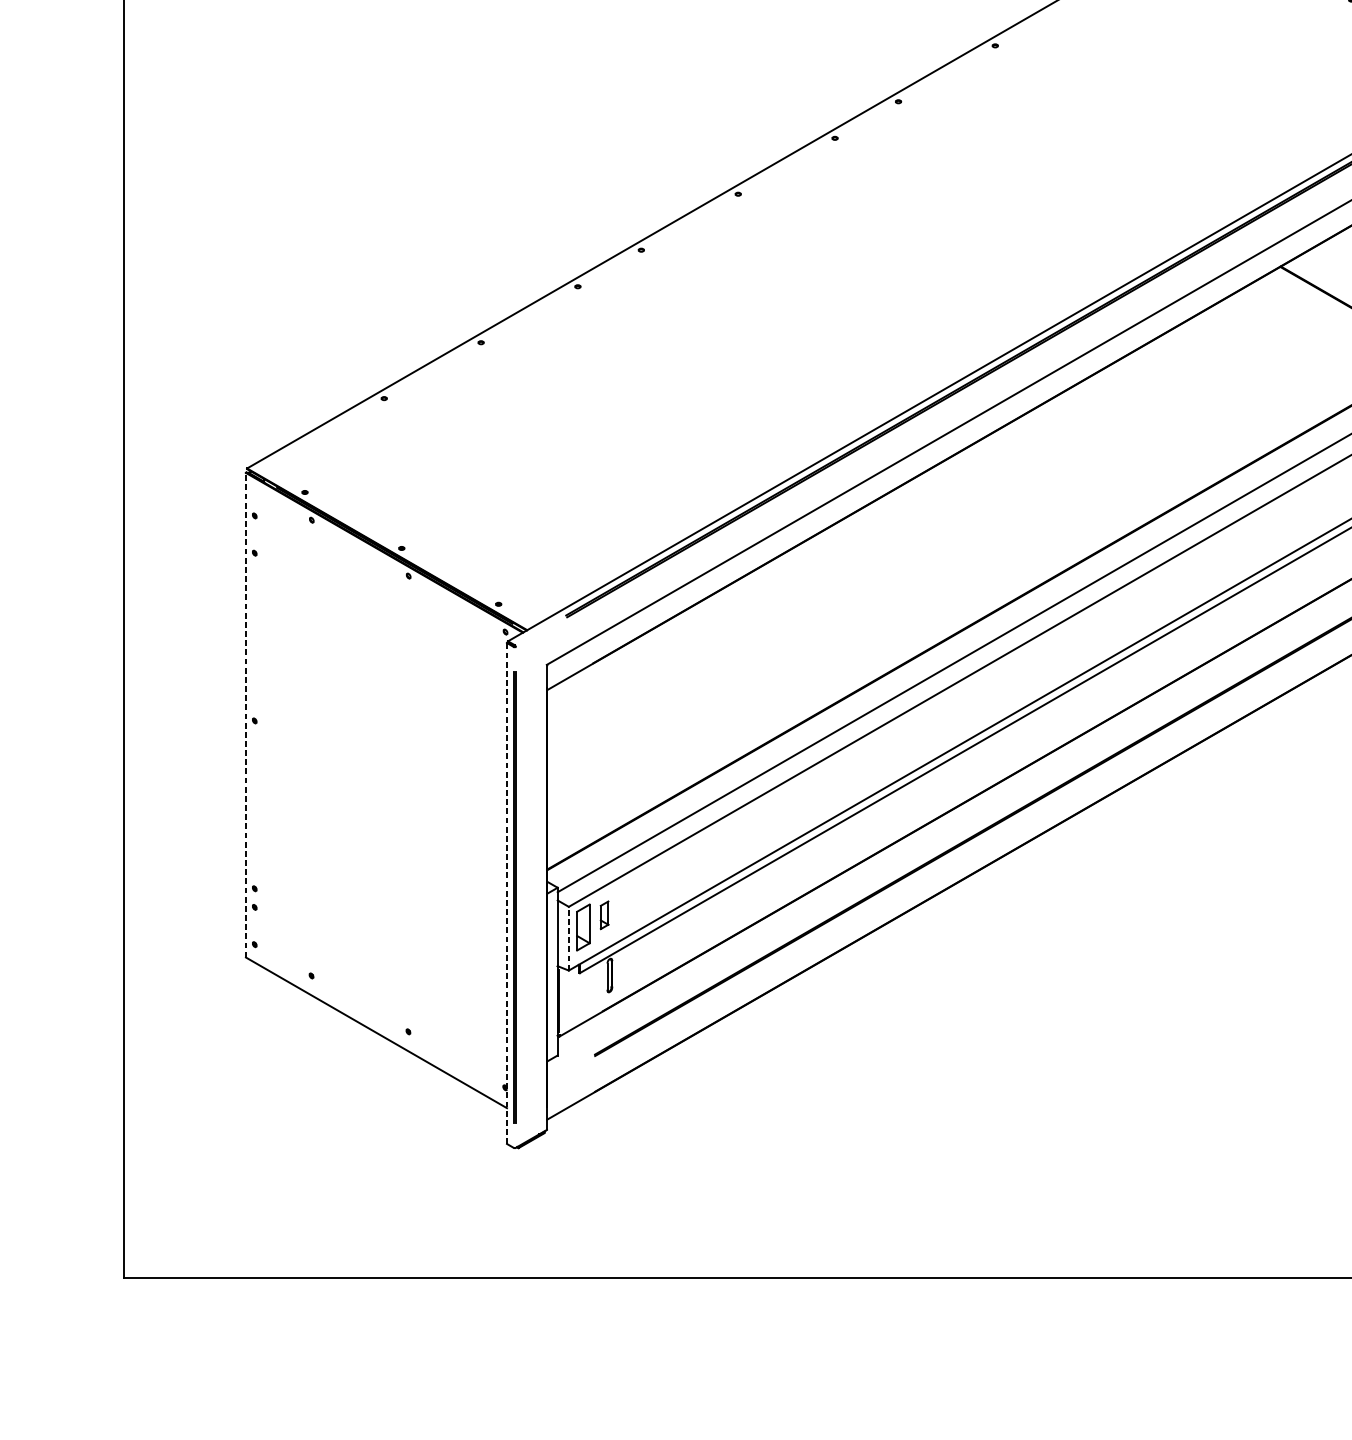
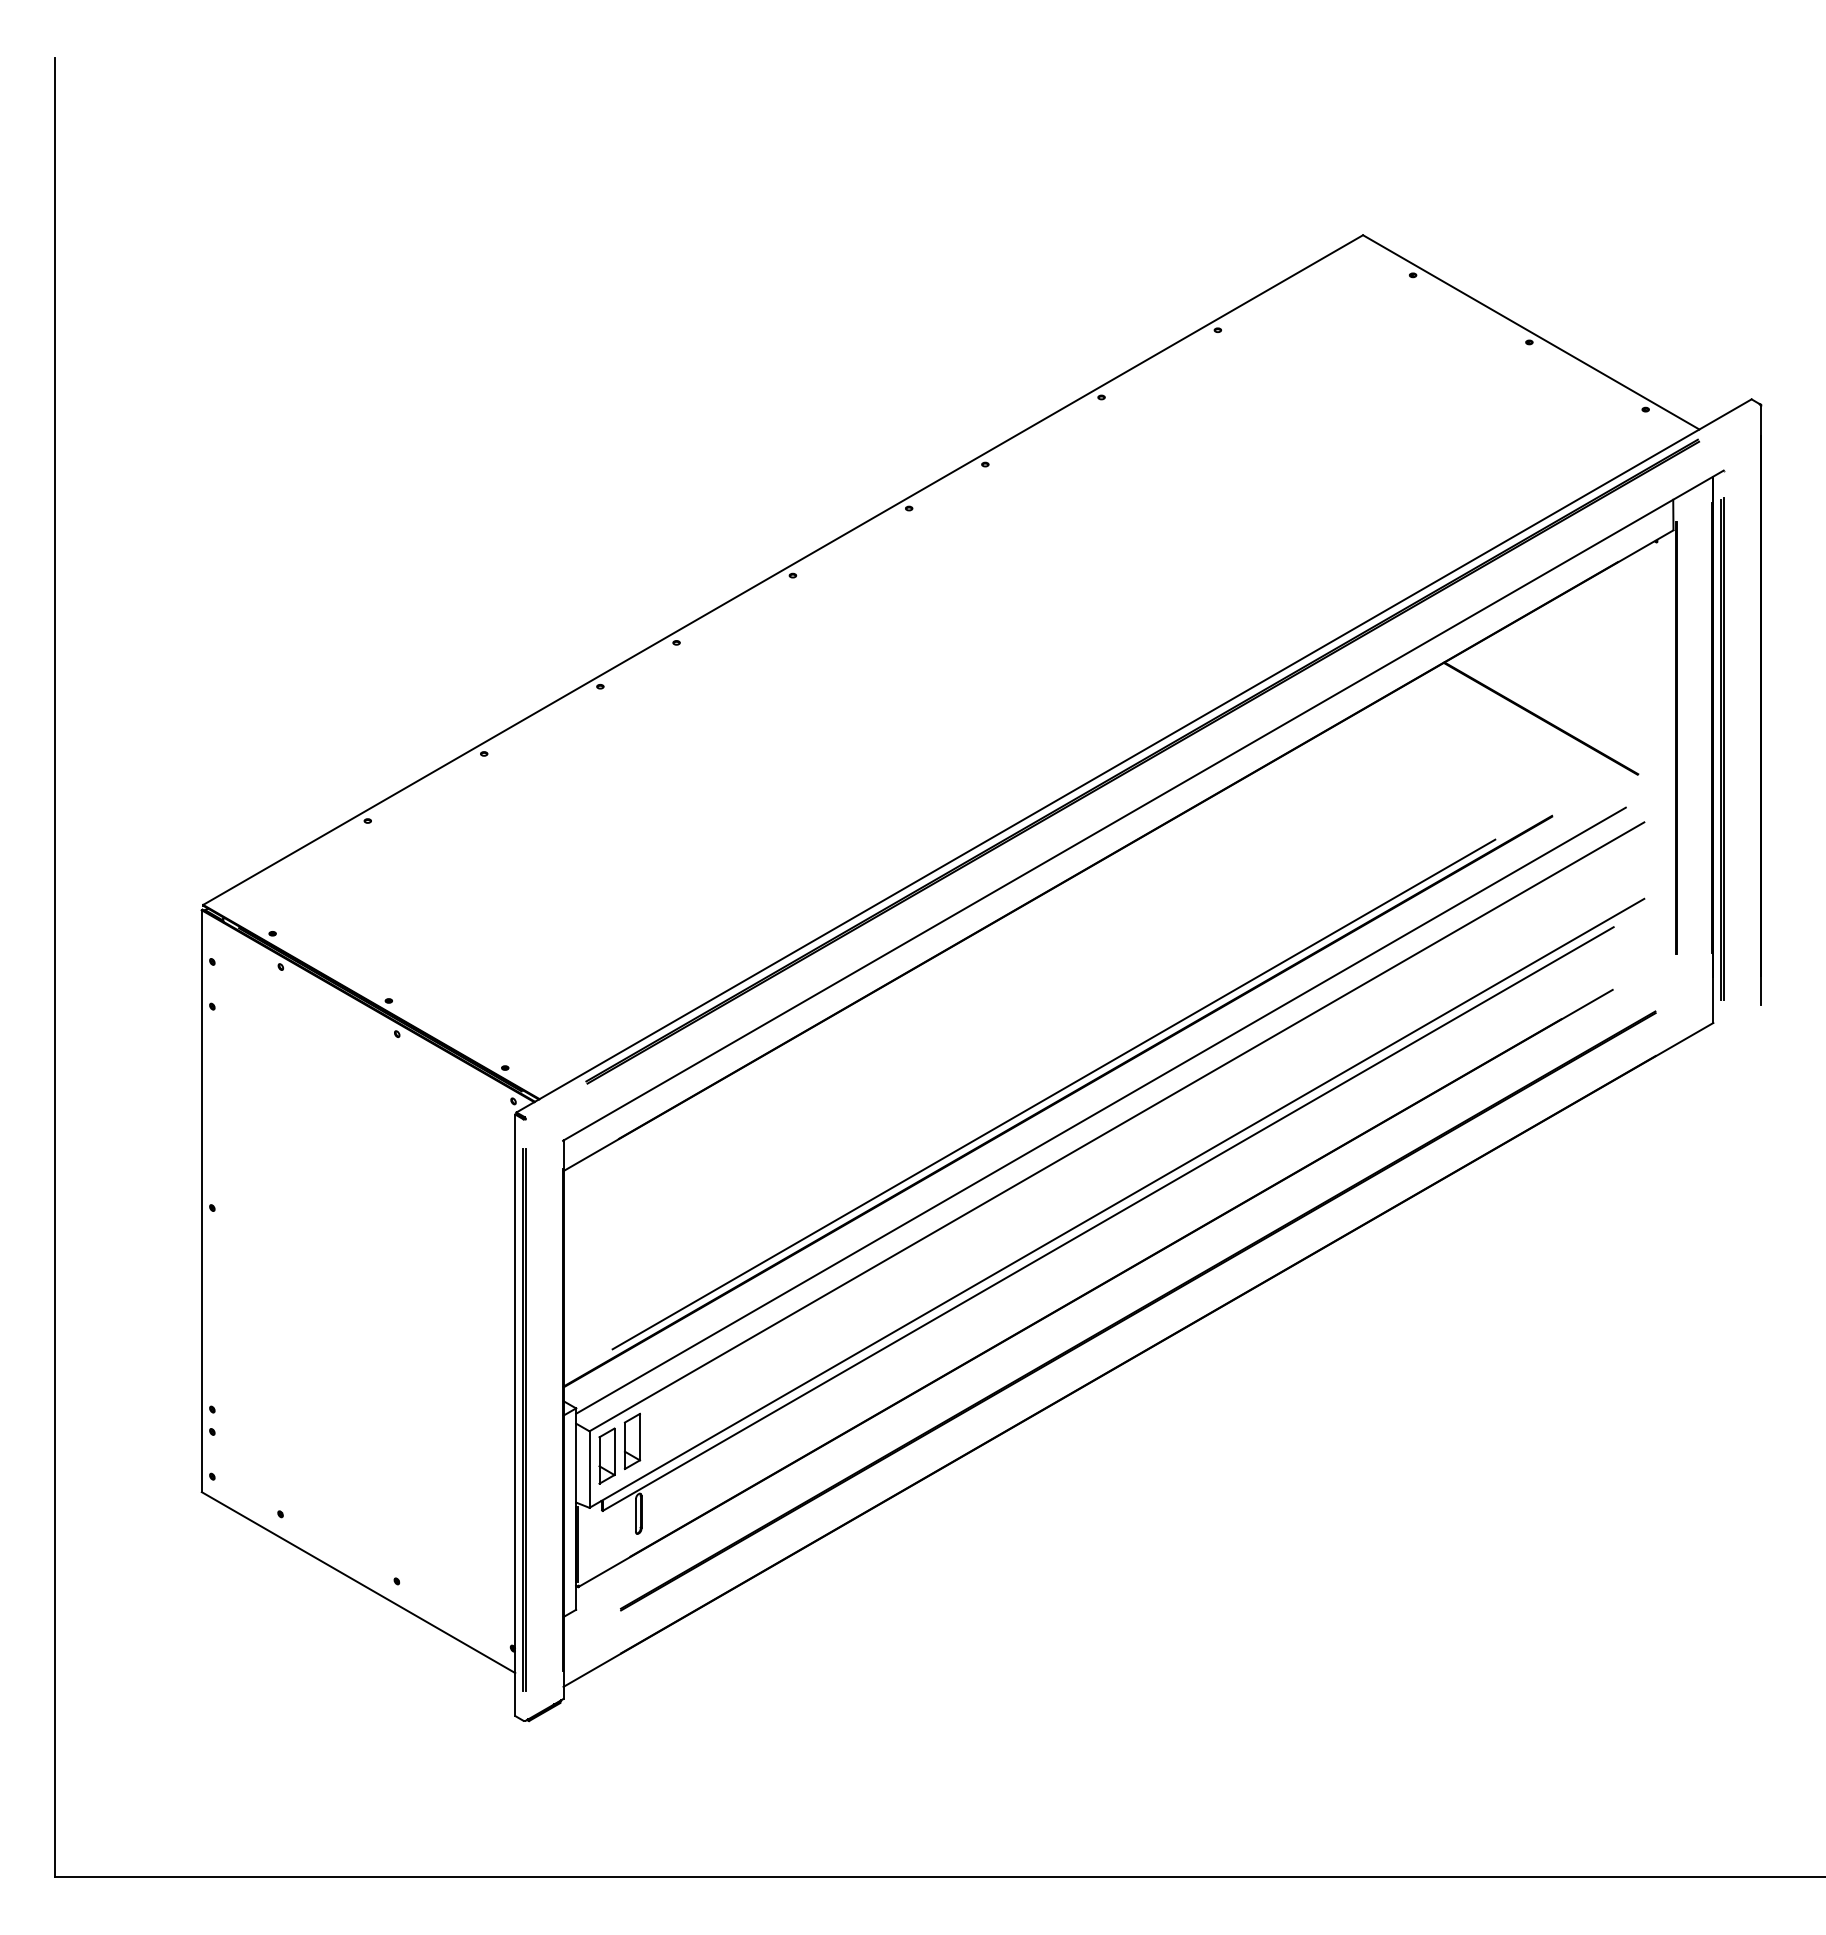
line: (955, 626) -> (1053, 1094), added
line: (245, 715) -> (201, 1201), dashed -> solid
line: (507, 893) -> (515, 1415), dashed -> solid
part: (604, 915) -> (632, 1441), size x1.67
line: (568, 938) -> (589, 1469), dashed -> solid

